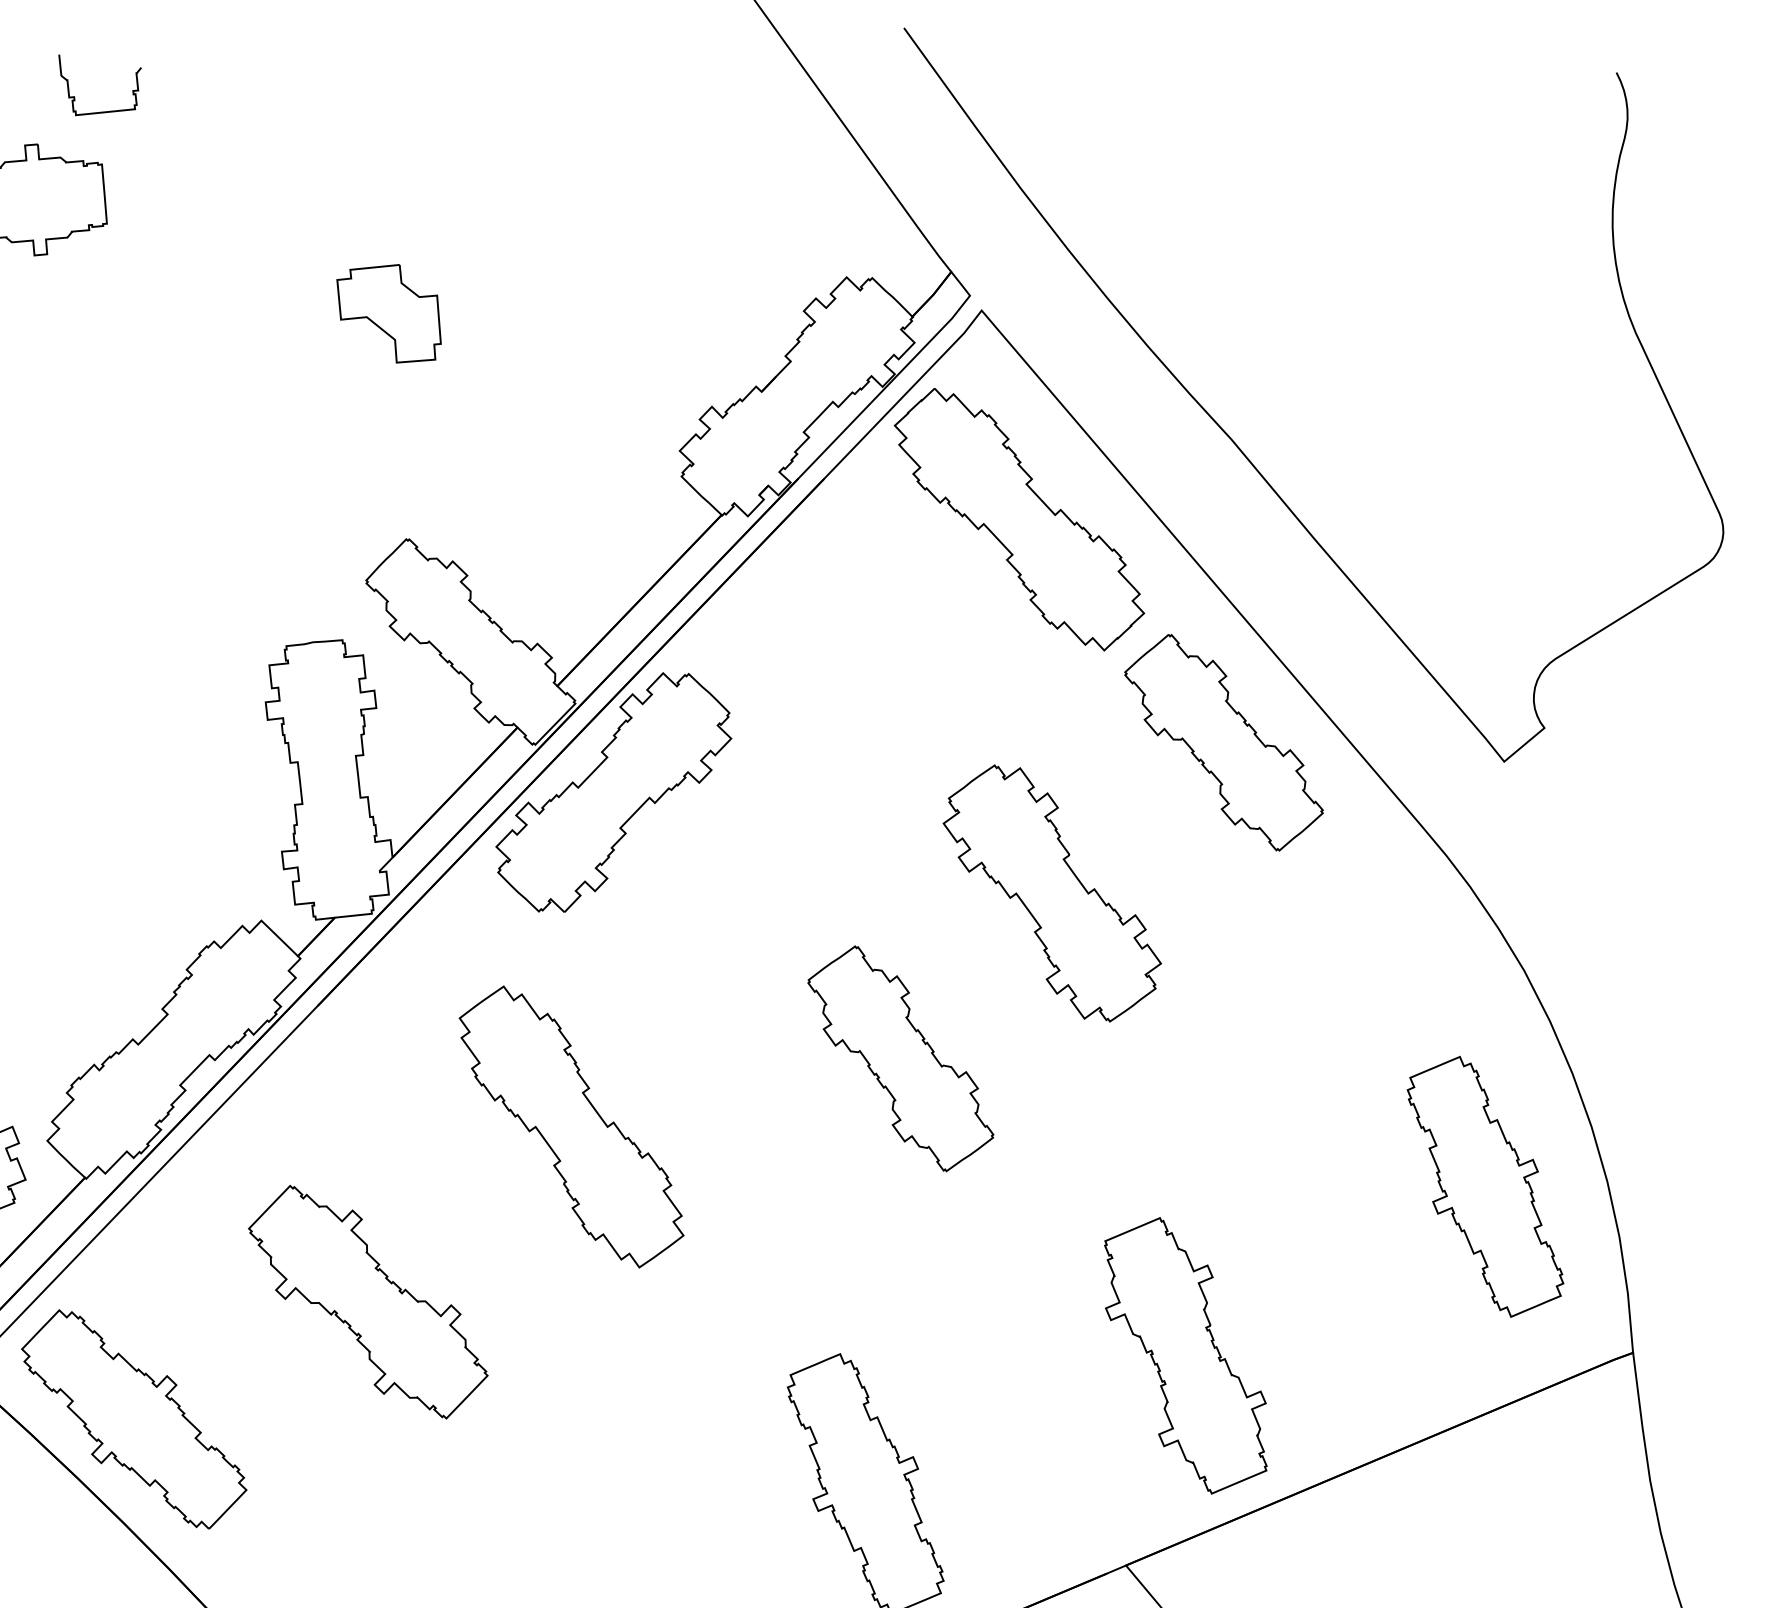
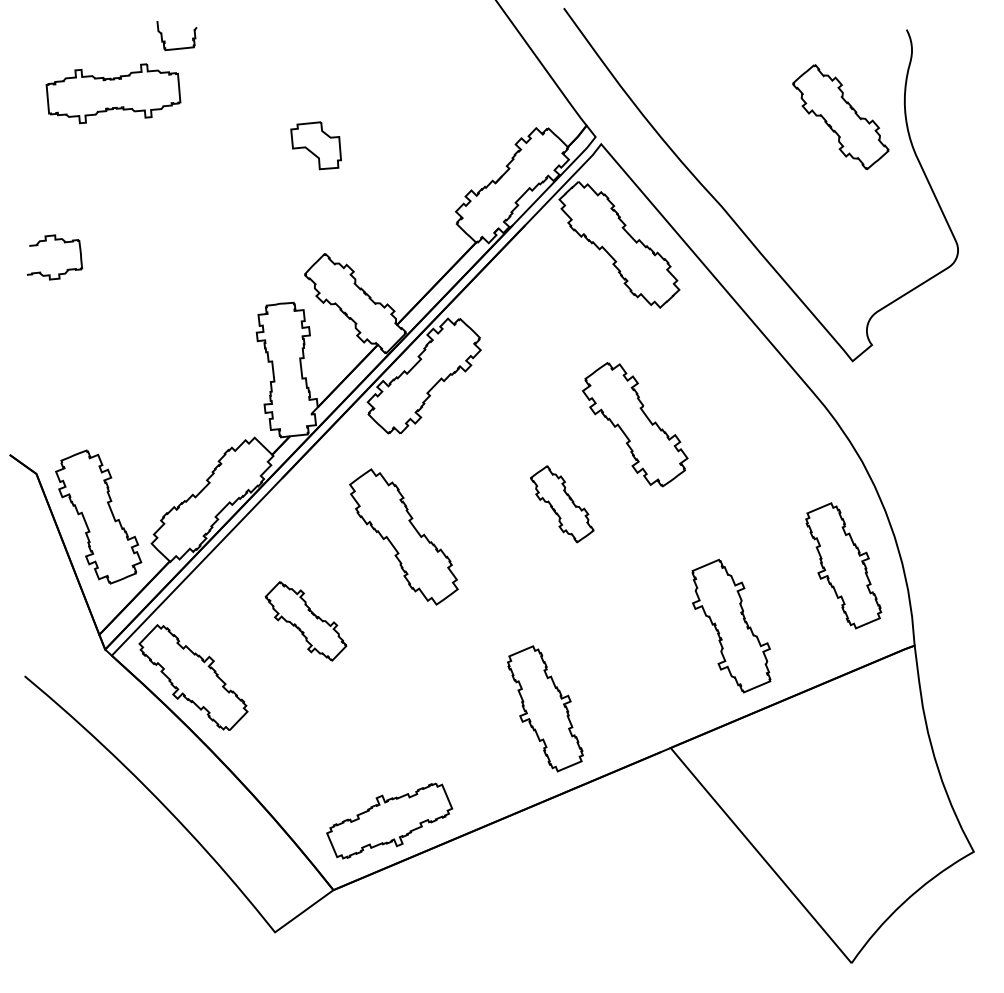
part: (1223, 743) -> (840, 117), moved
part: (899, 1059) -> (561, 504), size x0.7
part: (367, 1302) -> (305, 621), size x0.7
part: (1185, 1354) -> (731, 625), moved

